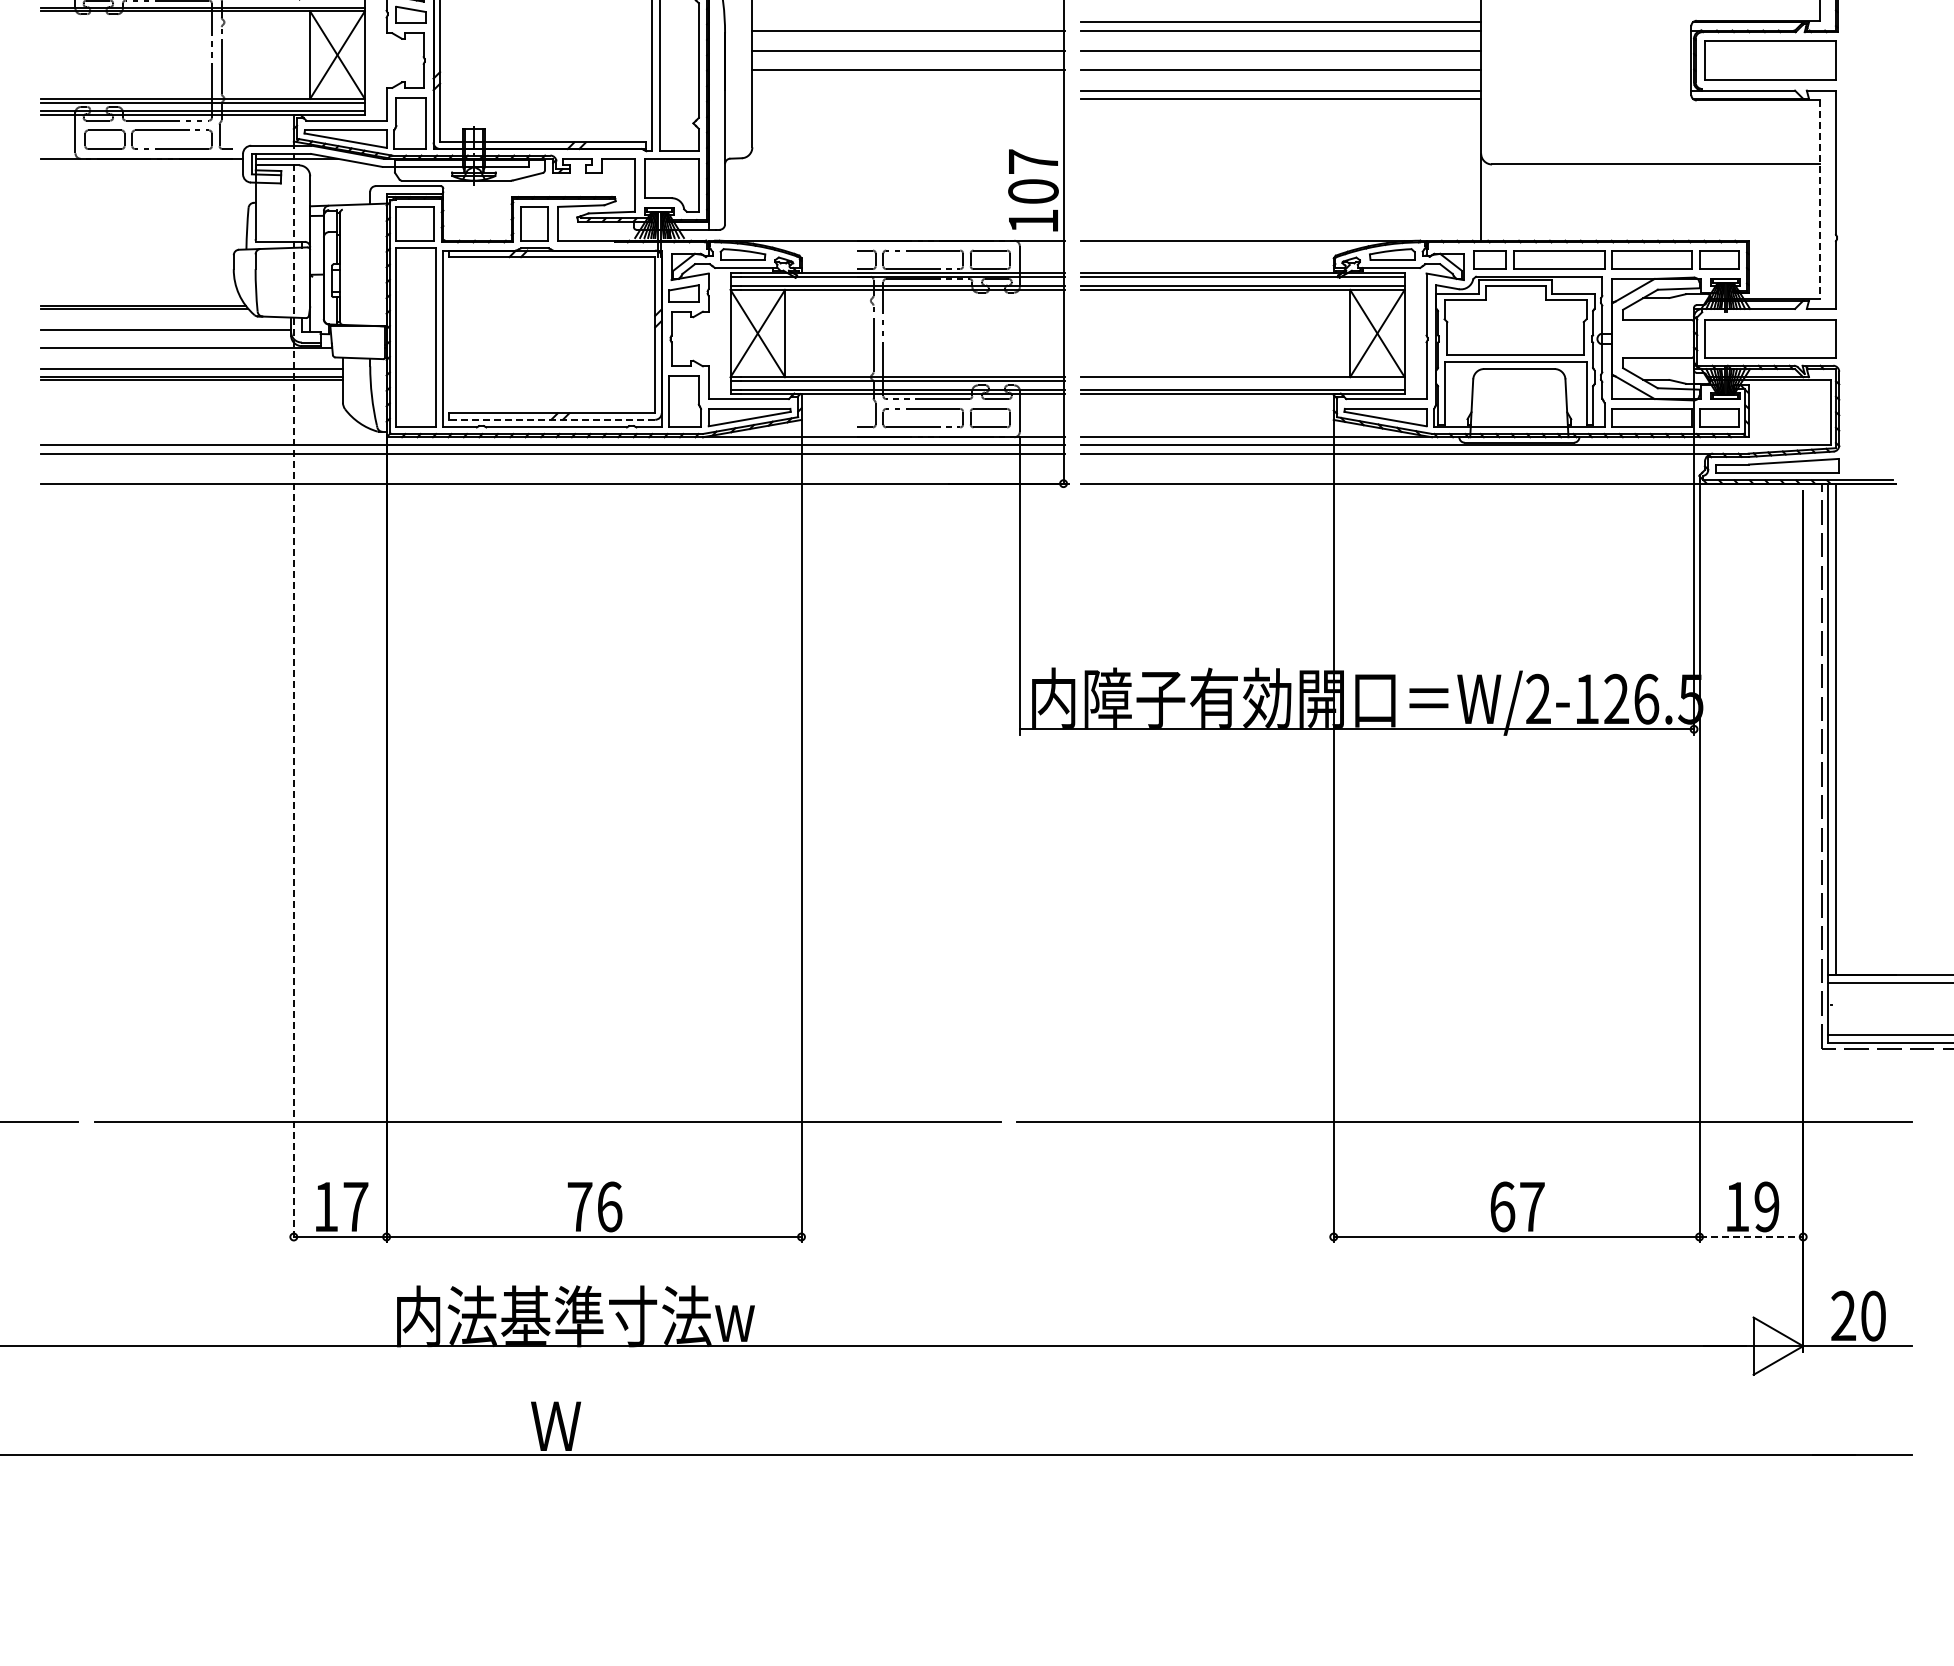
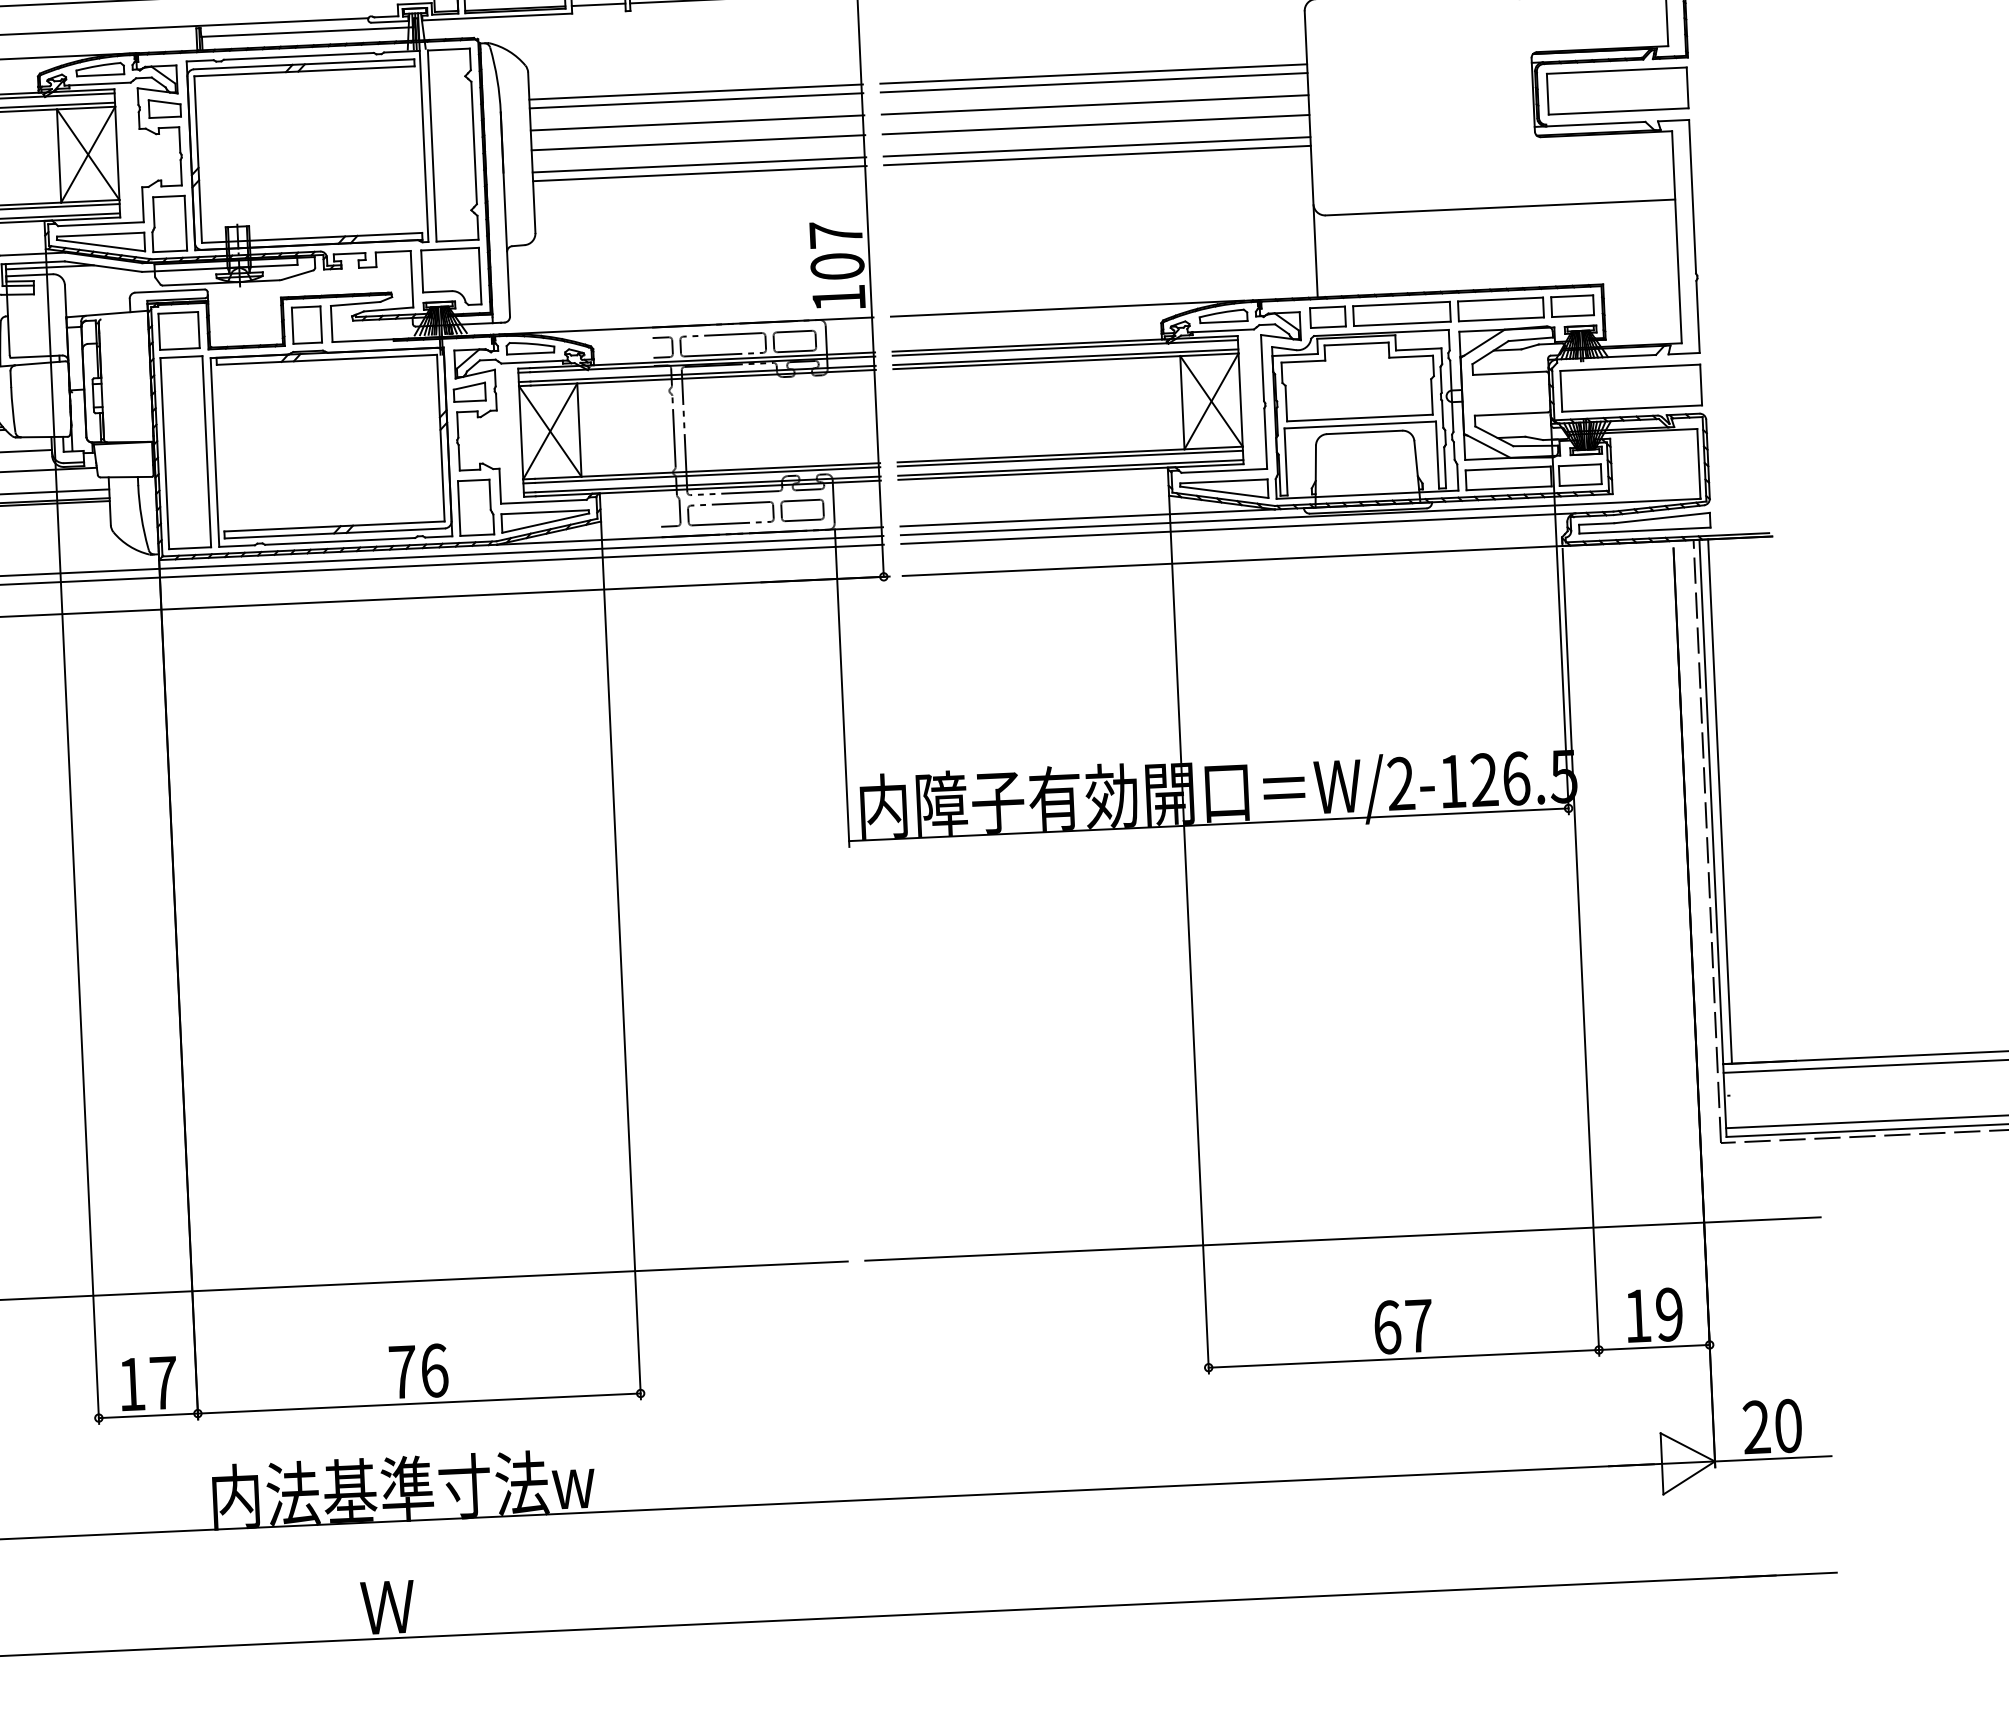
line: (908, 22) -> (696, 92), added
line: (908, 90) -> (699, 164), added
line: (908, 98) -> (699, 173), added
line: (1819, 200) -> (1676, 238), dashed -> solid
line: (1242, 381) -> (1069, 459), added
line: (551, 419) -> (334, 533), dashed -> solid
line: (293, 692) -> (72, 837), dashed -> solid
line: (1751, 1237) -> (1654, 1347), dashed -> solid

